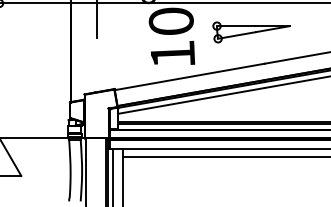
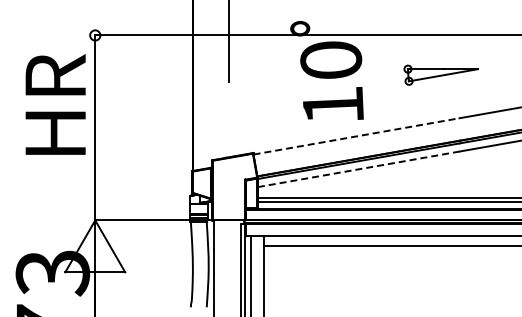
part: (250, 31) -> (440, 74), size x0.7
line: (189, 77) -> (356, 136), solid -> dashed
line: (191, 101) -> (359, 169), solid -> dashed

